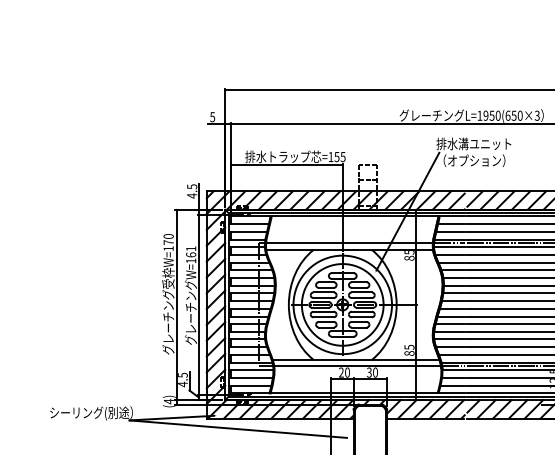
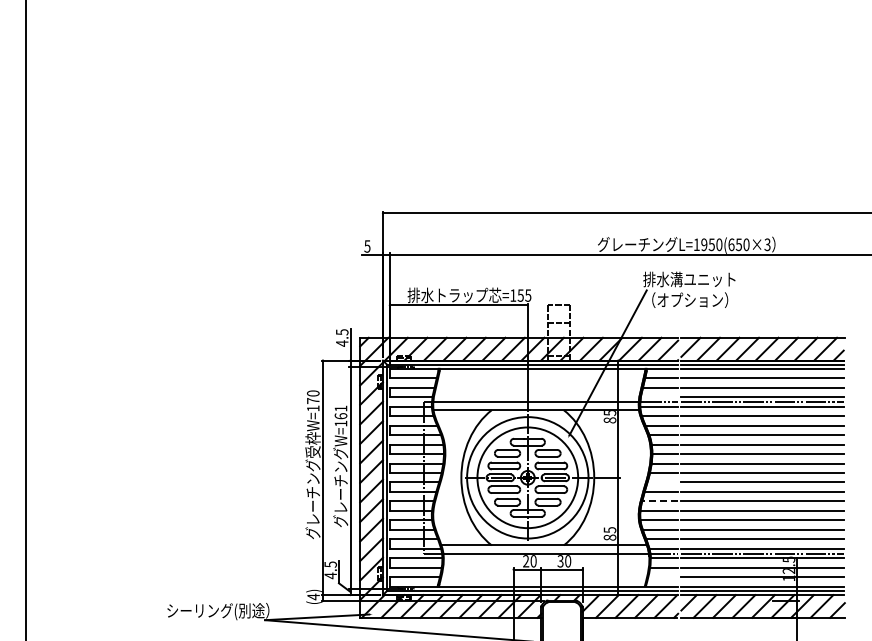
line: (449, 239) -> (659, 397), removed
line: (452, 308) -> (662, 482), removed
line: (449, 324) -> (659, 501), solid -> dashed
line: (452, 385) -> (663, 577), removed

